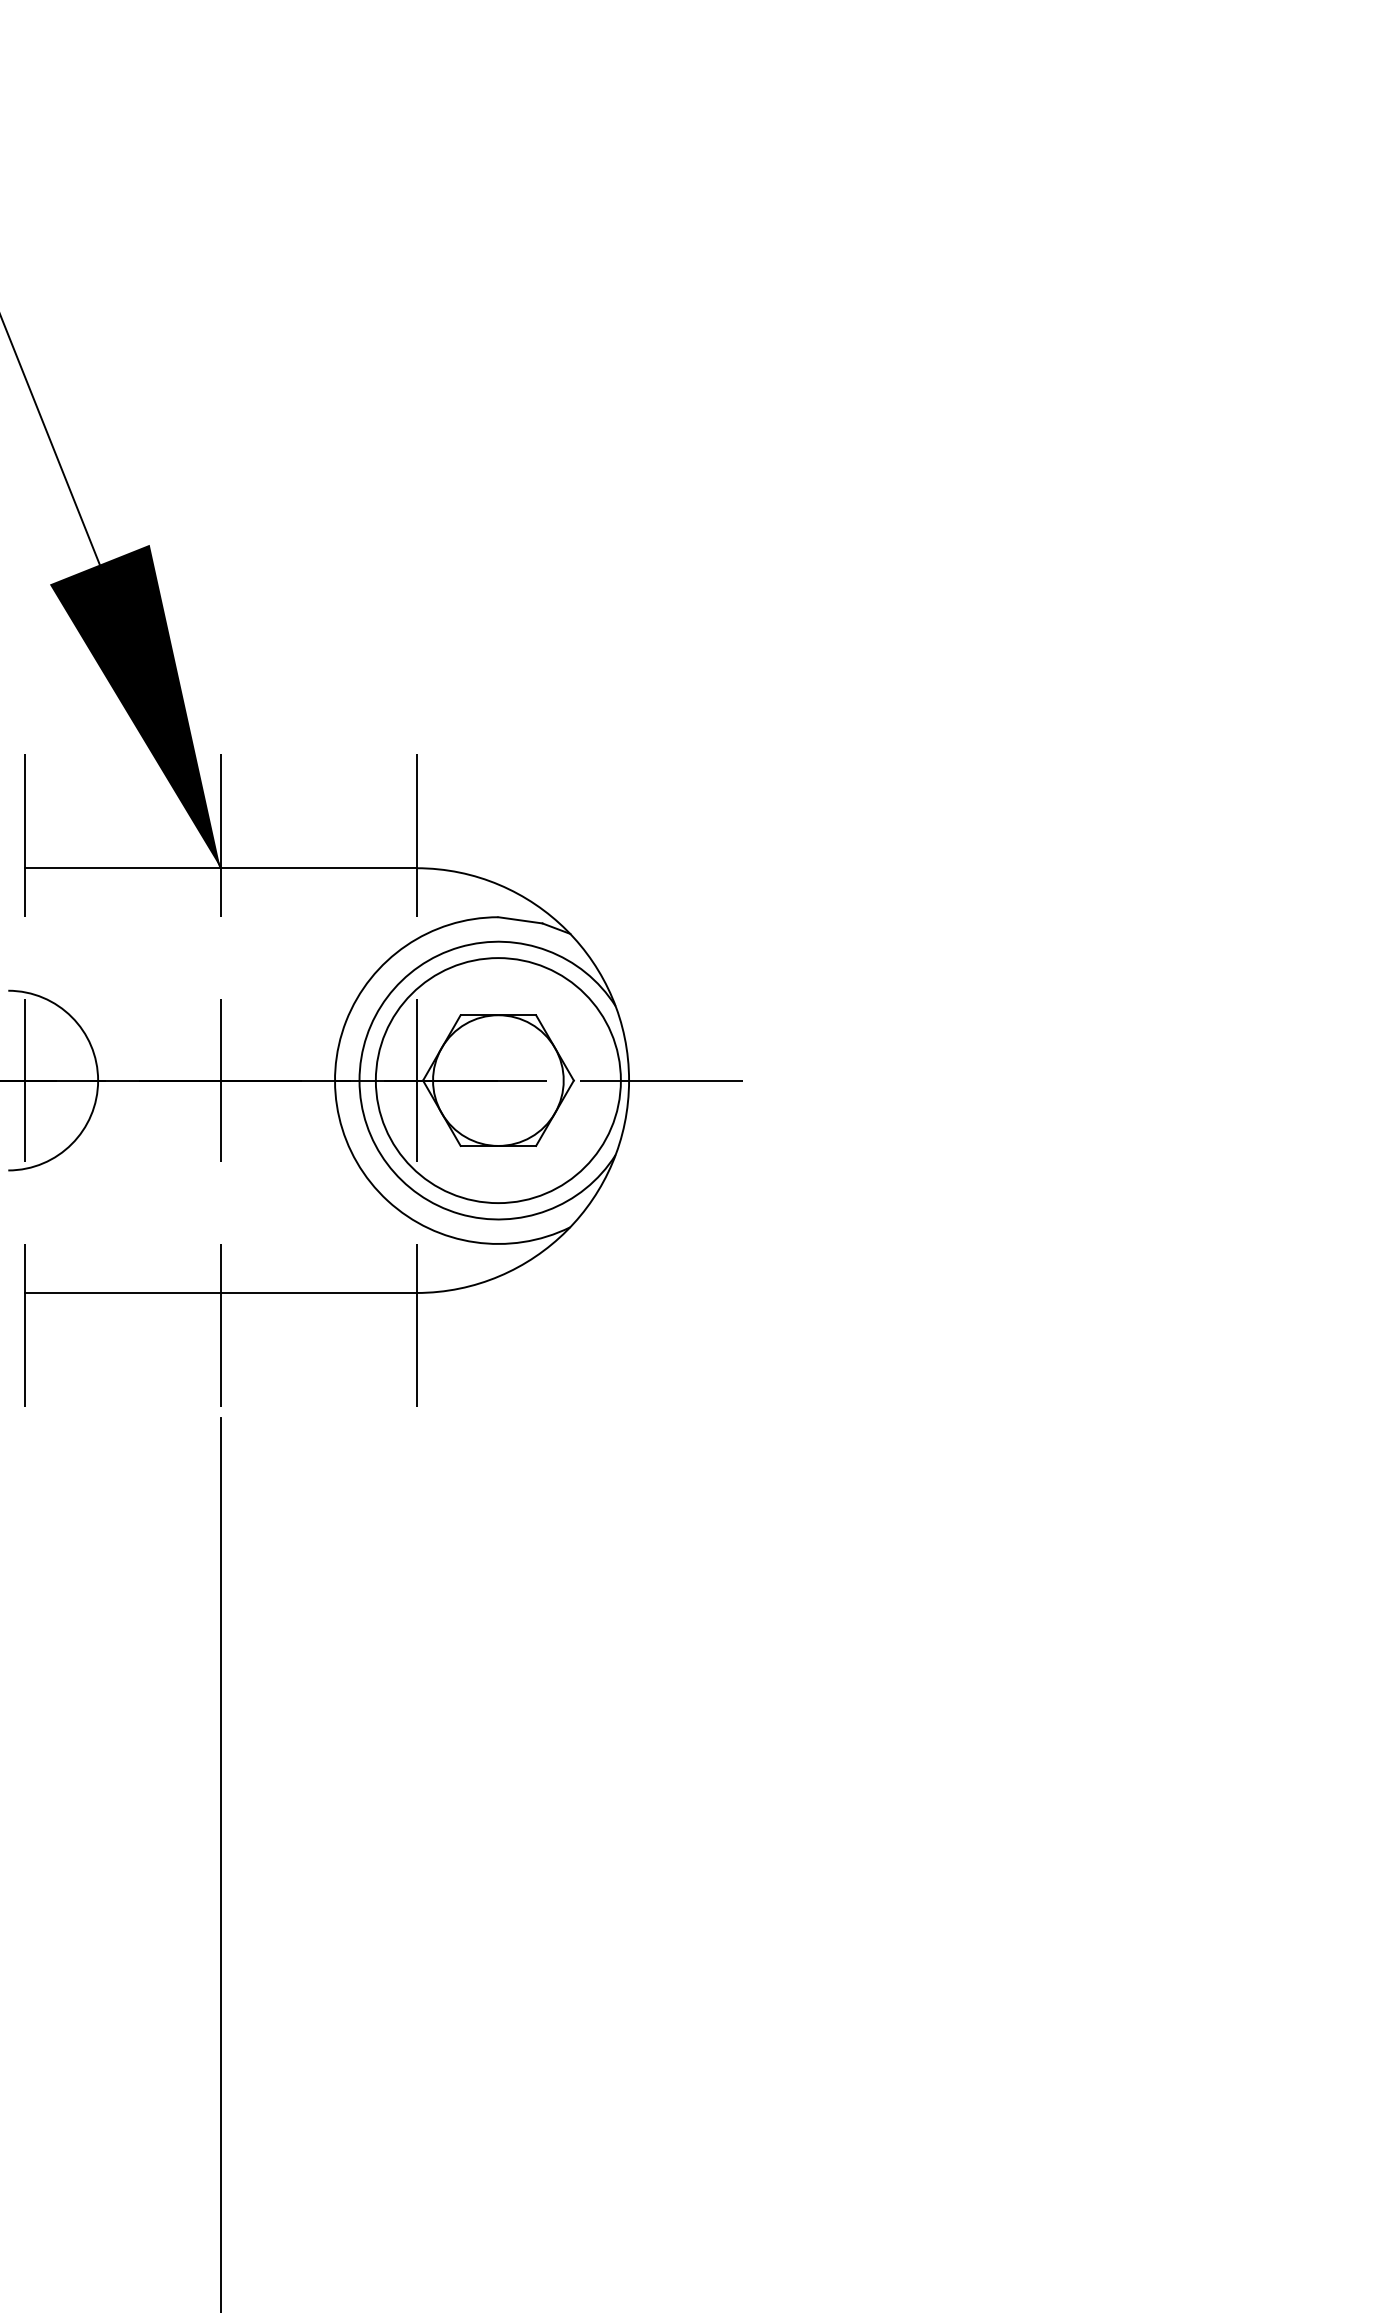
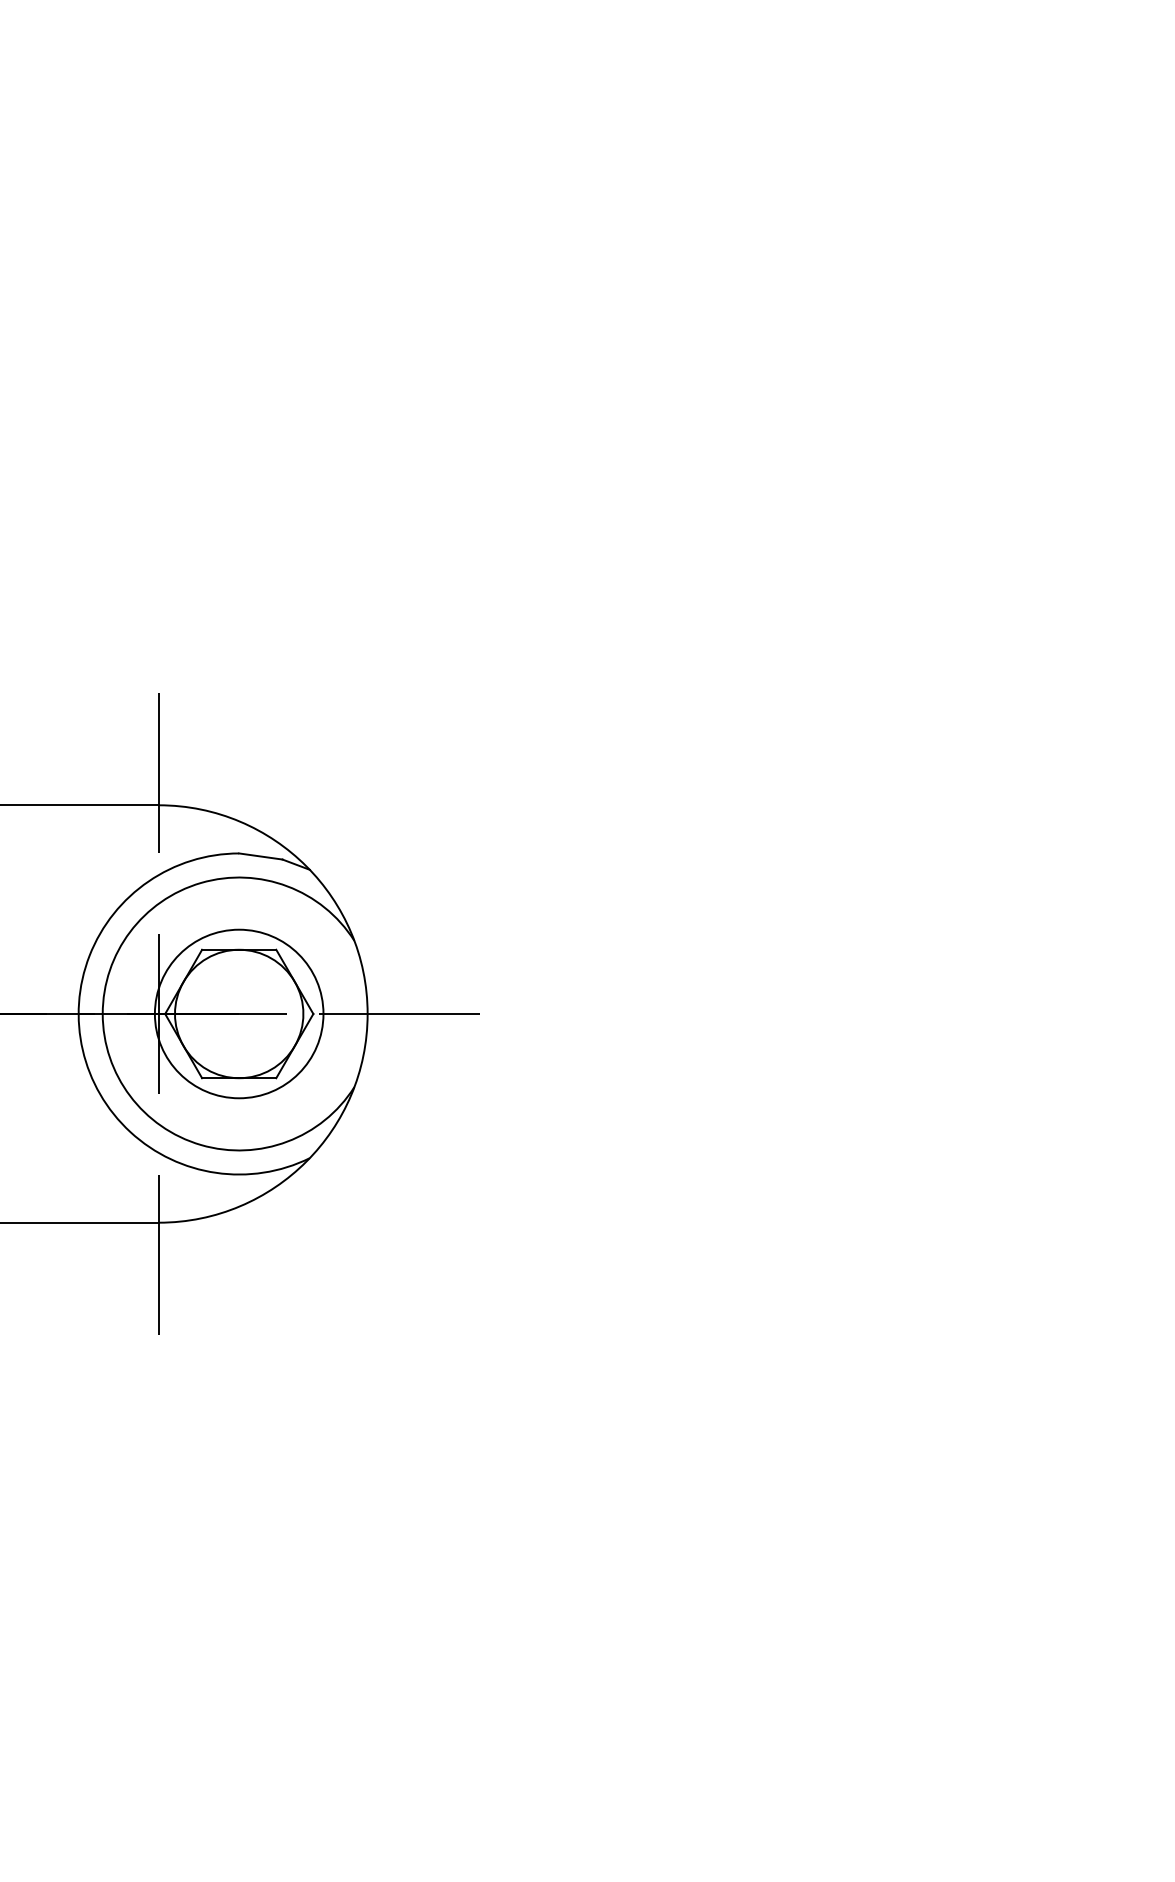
circle: (497, 1080) -> (238, 1013), size x0.7

